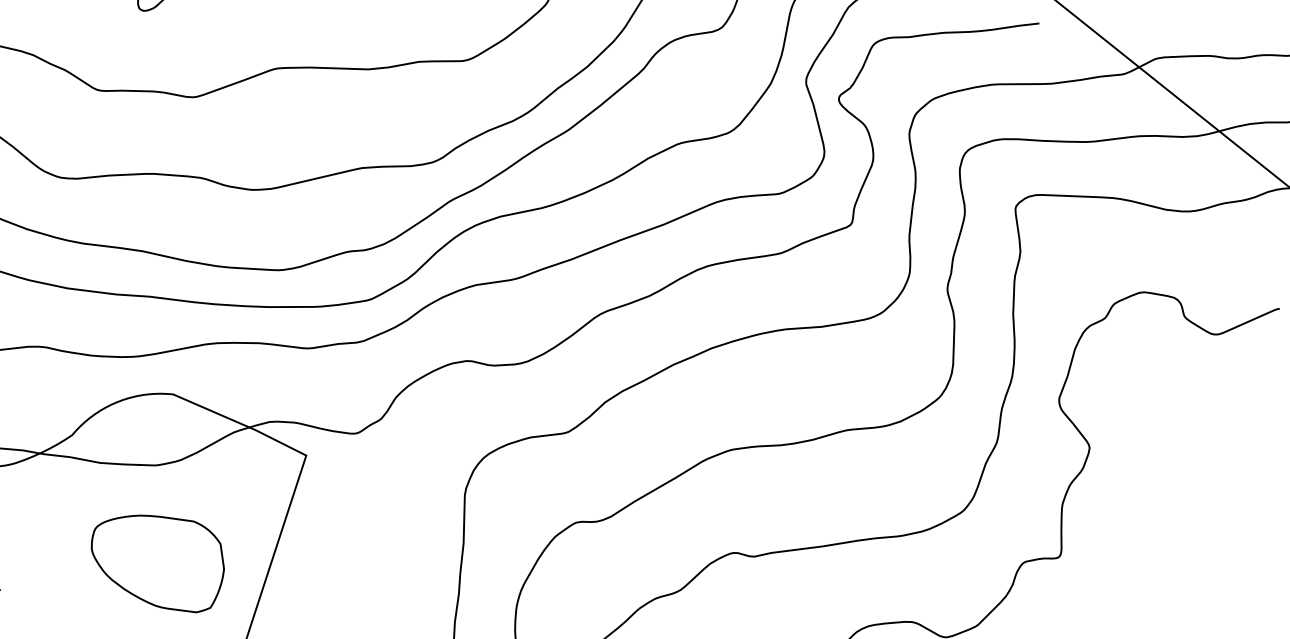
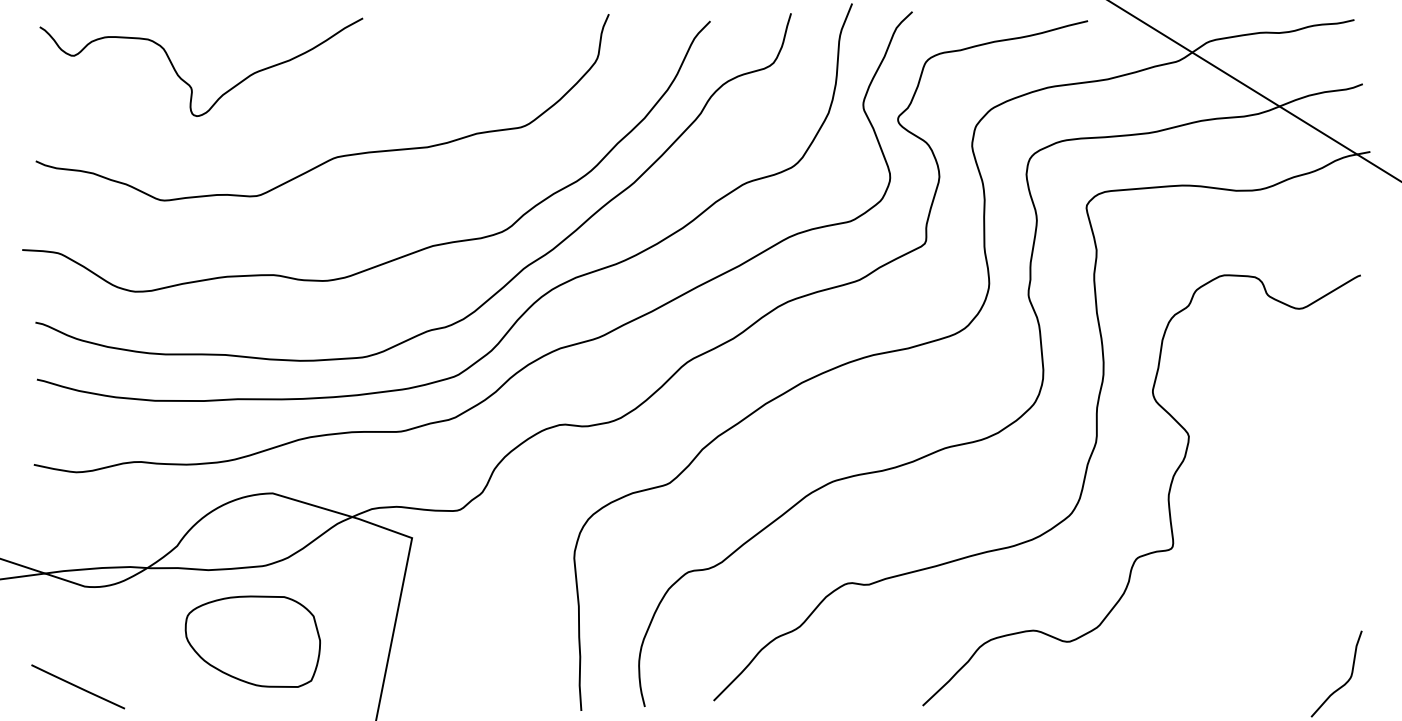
part: (156, 561) -> (252, 641), moved

